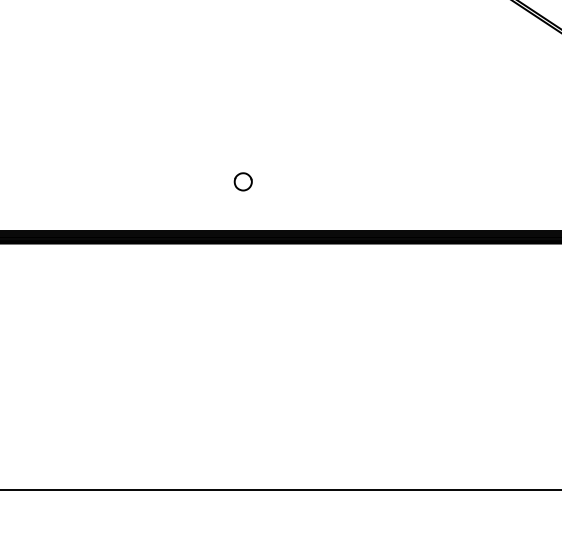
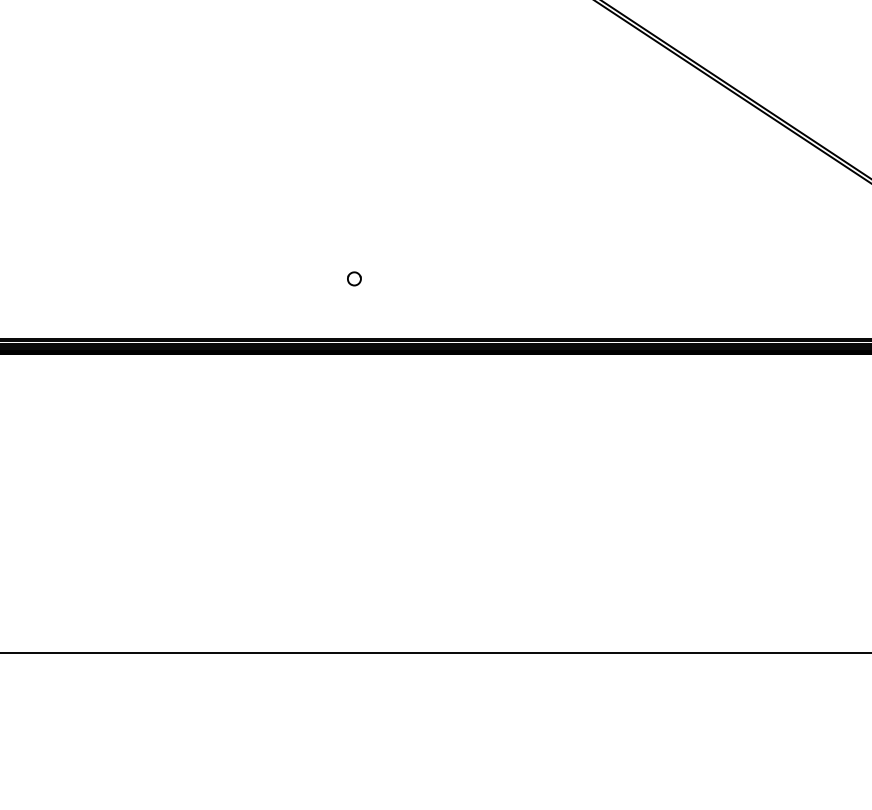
part: (243, 181) -> (354, 278), size x0.62

